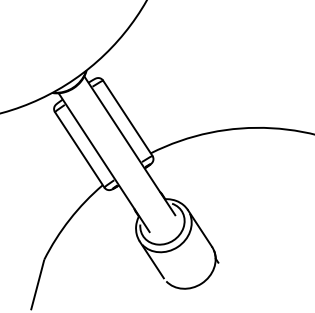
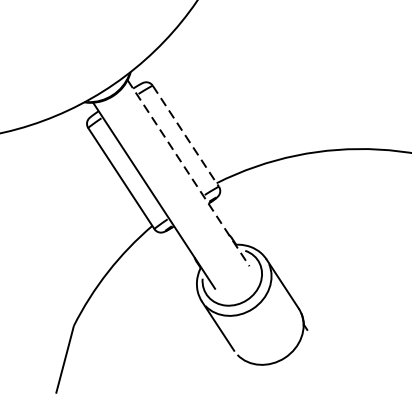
line: (128, 118) -> (186, 136), solid -> dashed
line: (129, 145) -> (188, 172), solid -> dashed

